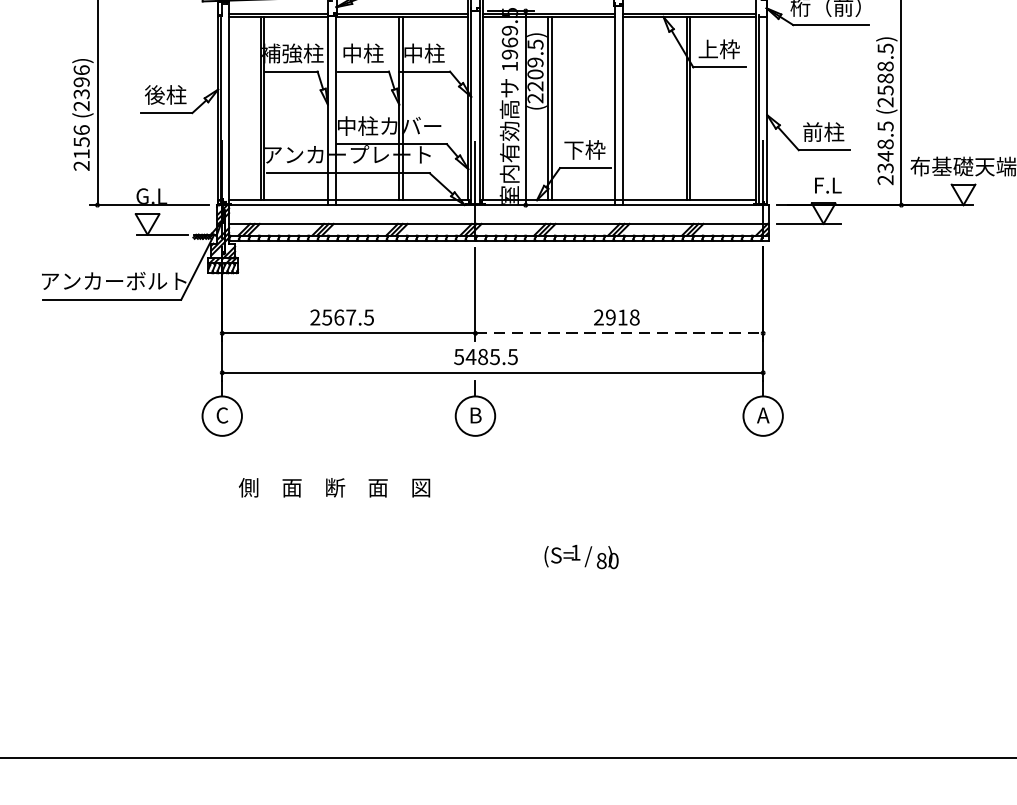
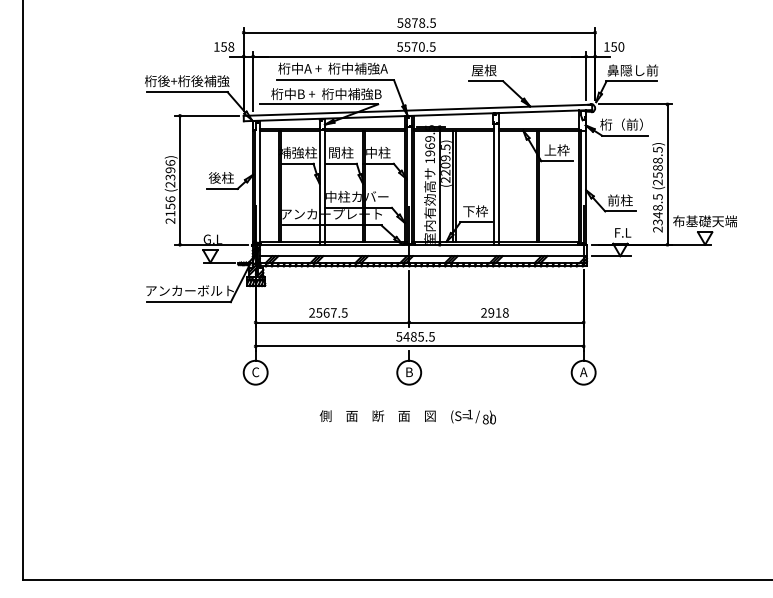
text: (352, 52) -> (334, 152), 中柱 -> 間柱
line: (619, 333) -> (496, 322), dashed -> solid
text: (334, 486) -> (377, 415), moved
text: (581, 555) -> (473, 416), moved

